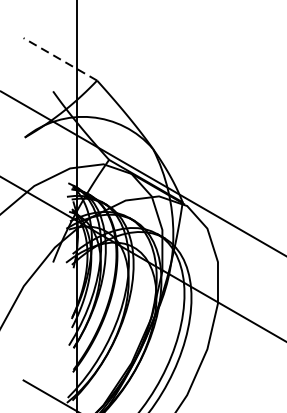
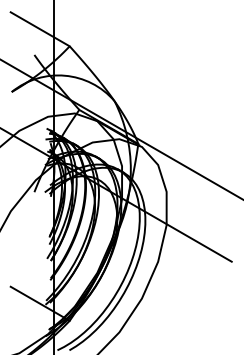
line: (59, 59) -> (39, 29), dashed -> solid

